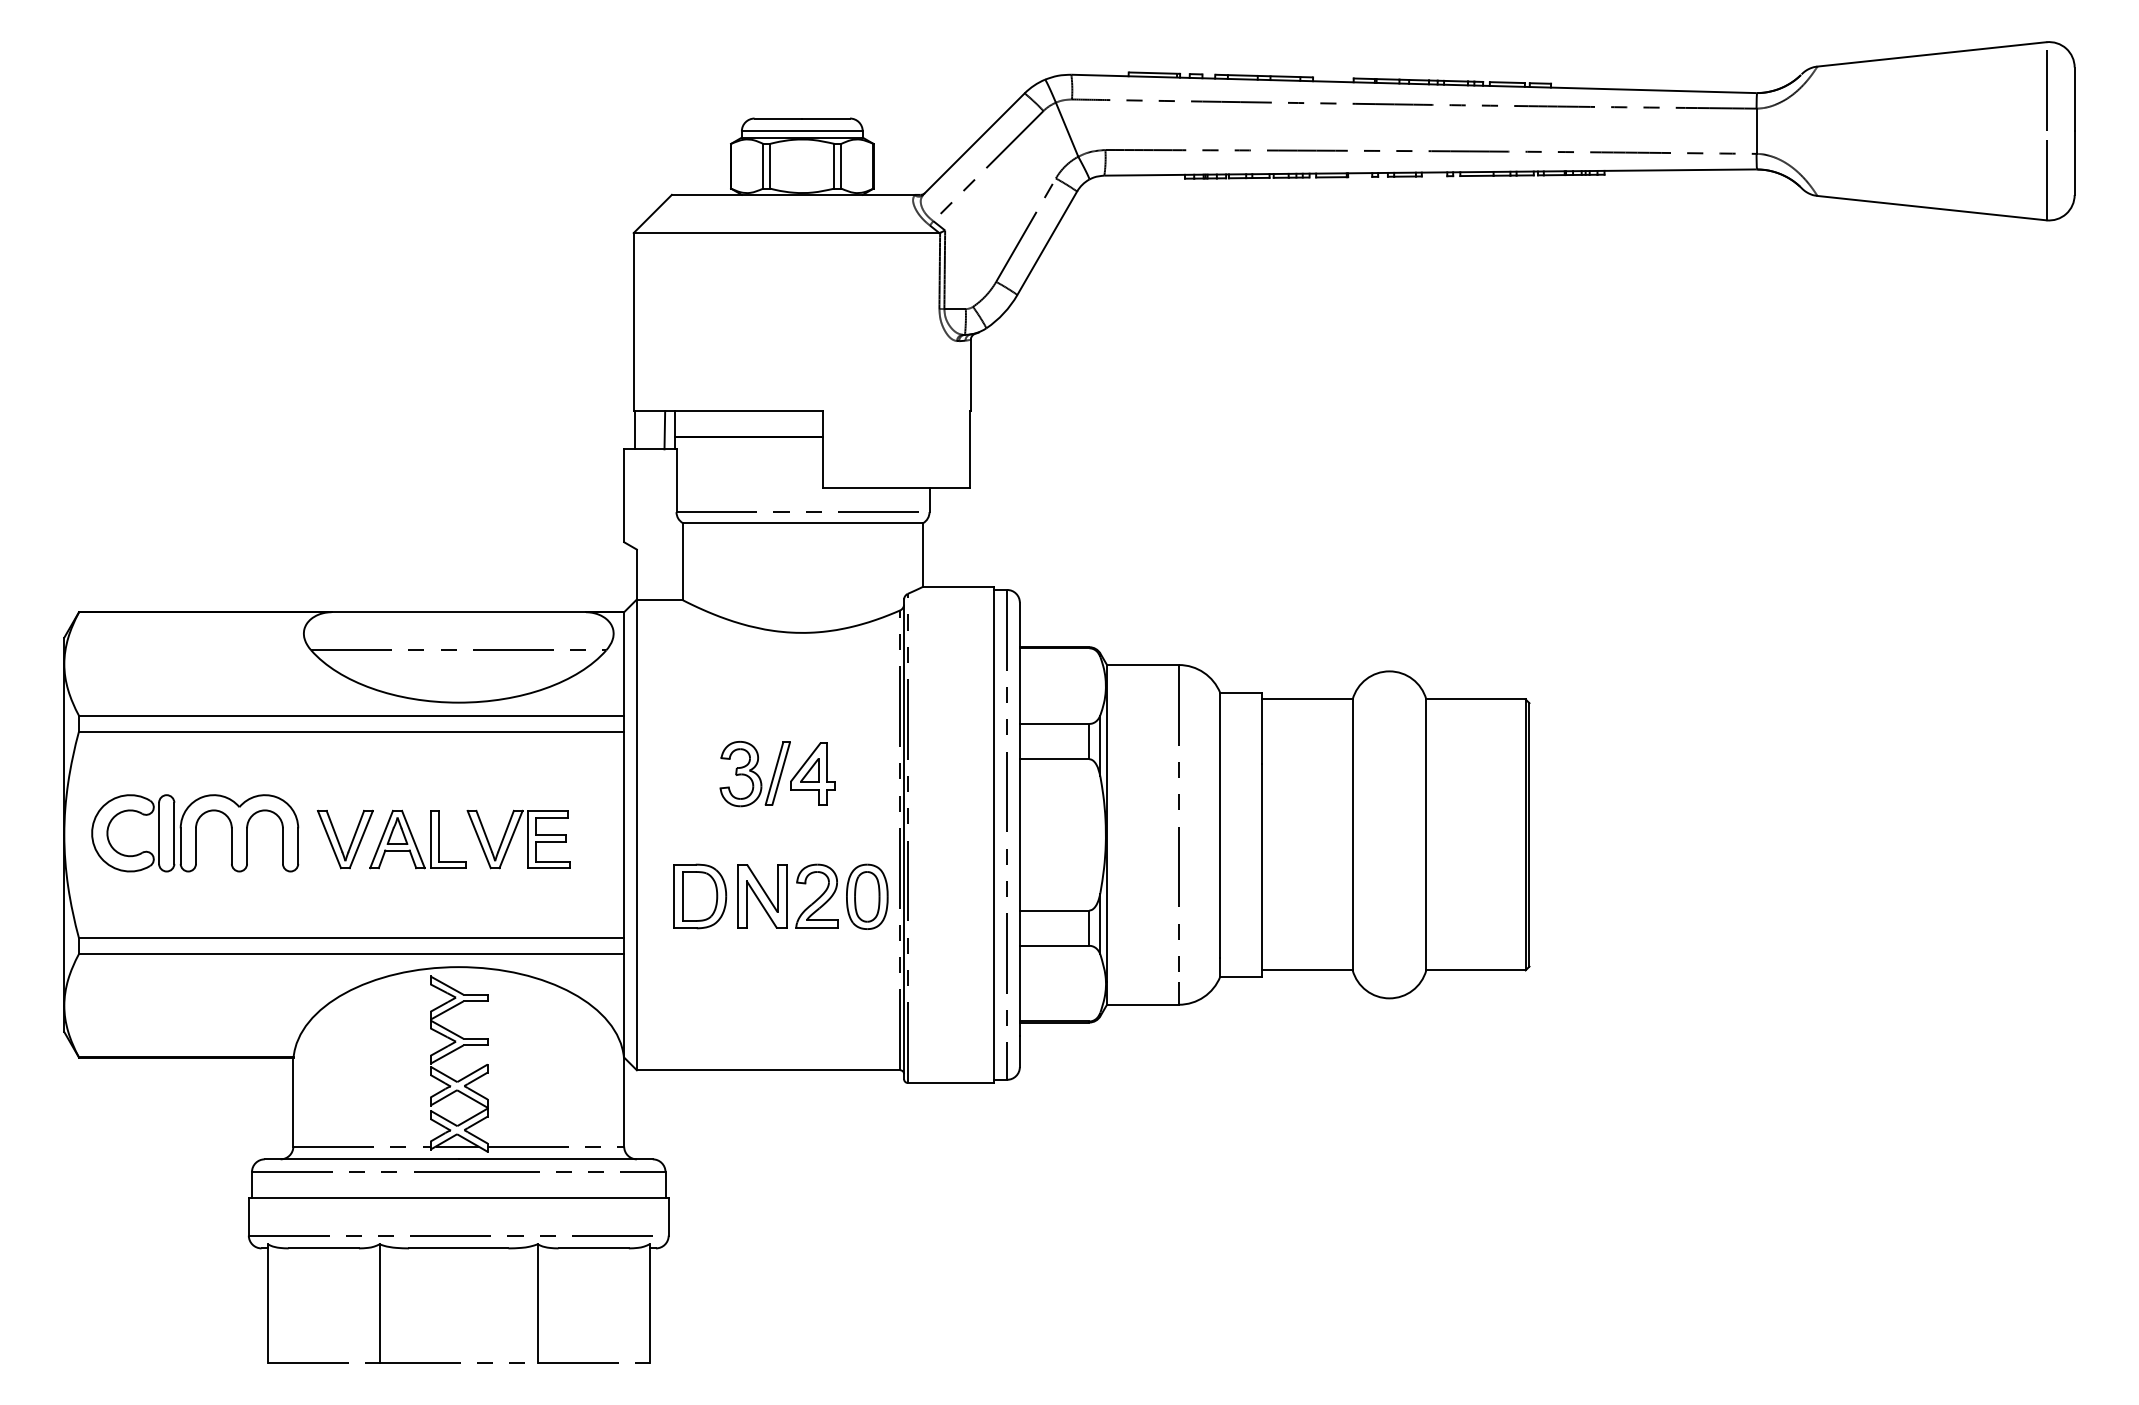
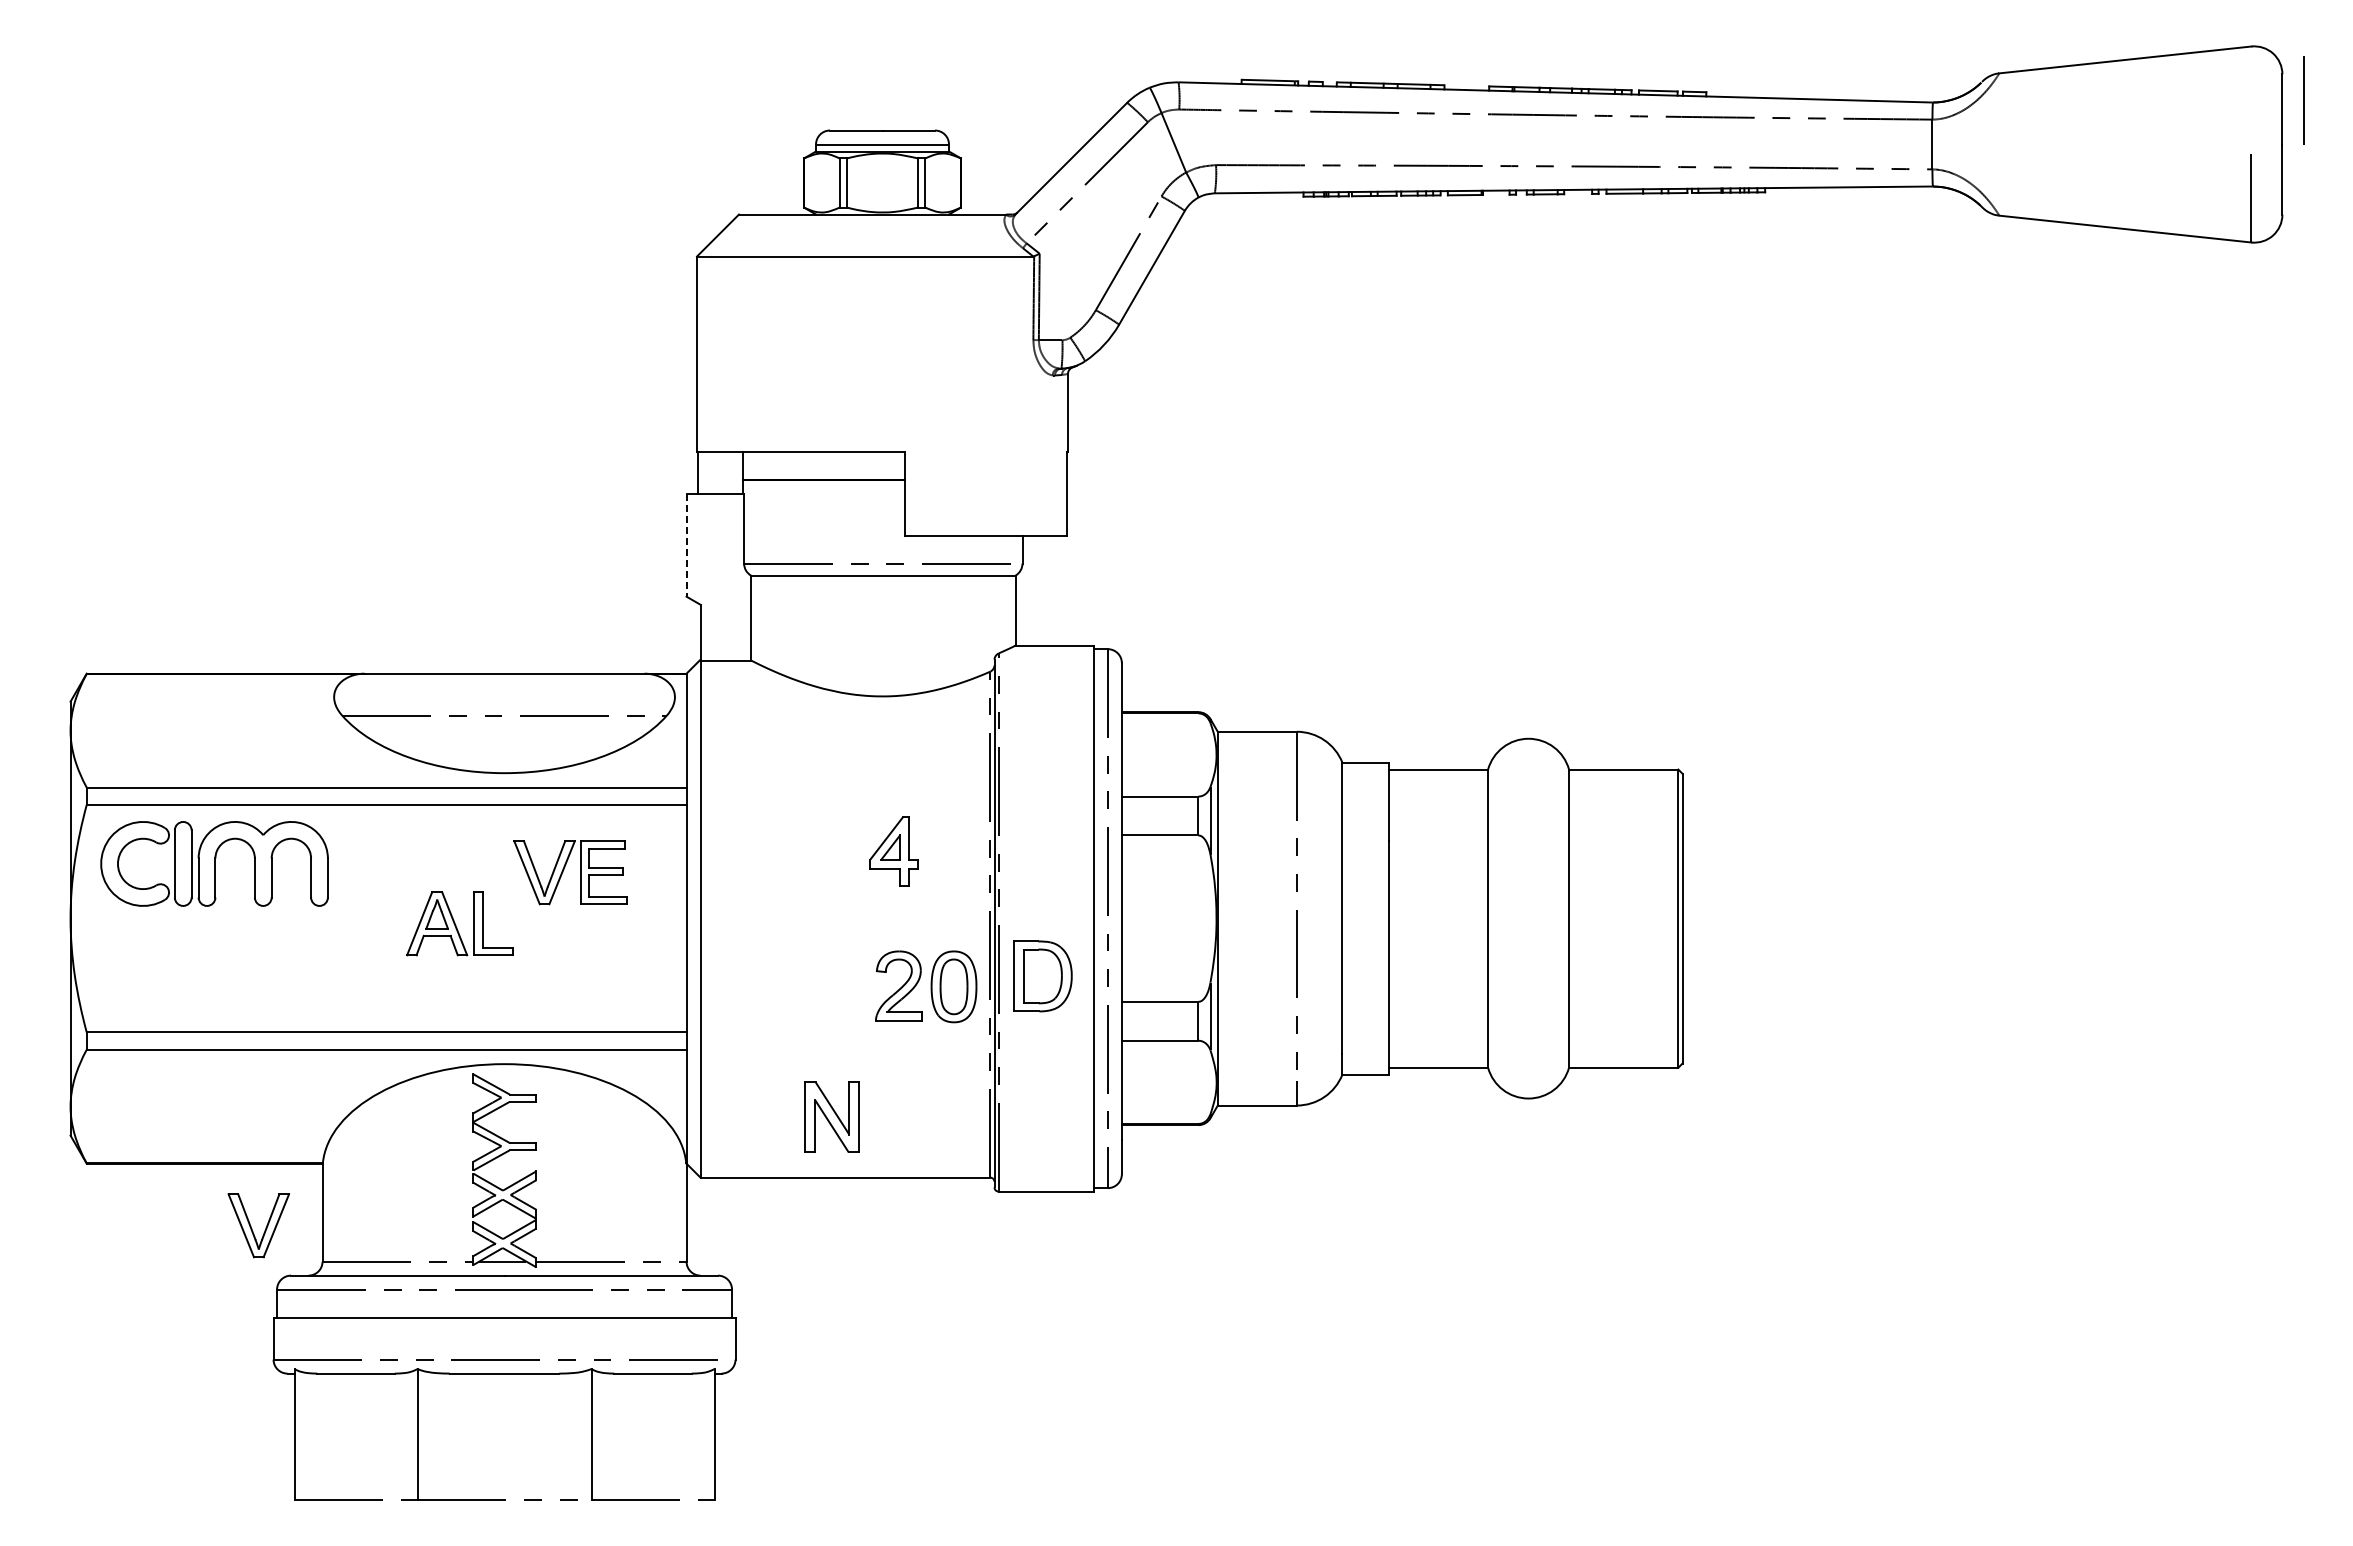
line: (2045, 91) -> (2303, 100), moved
line: (664, 430) -> (730, 473), removed
line: (624, 496) -> (686, 546), solid -> dashed
part: (755, 773) -> (830, 851), removed
part: (195, 832) -> (214, 863), moved
part: (513, 836) -> (564, 869), moved
part: (339, 842) -> (252, 1228), moved
part: (761, 895) -> (831, 1116), moved
part: (699, 896) -> (1042, 976), moved

